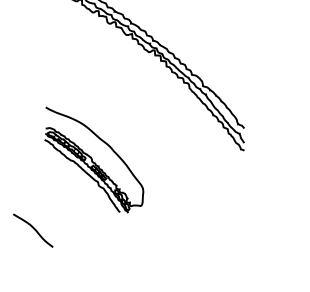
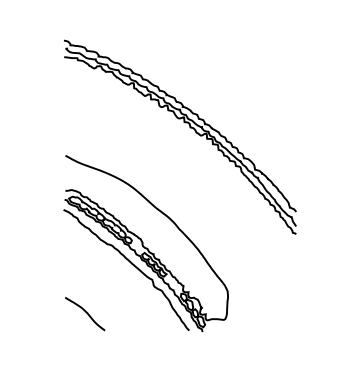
part: (93, 160) -> (145, 243), size x1.67

